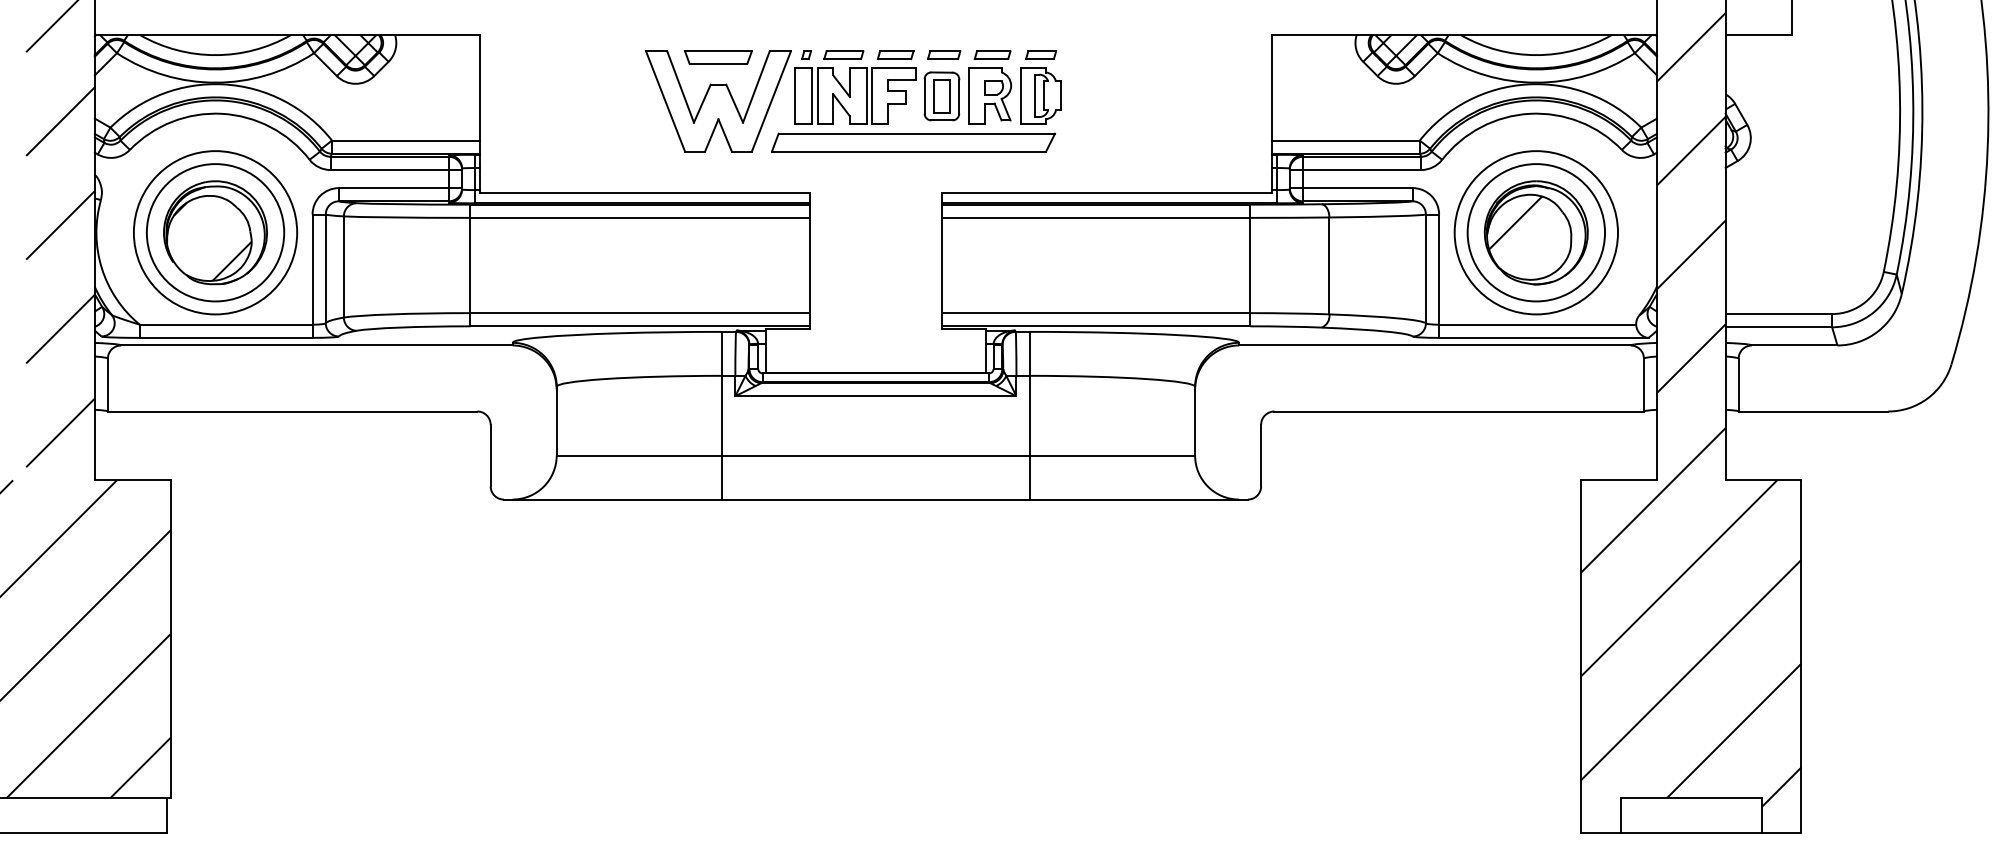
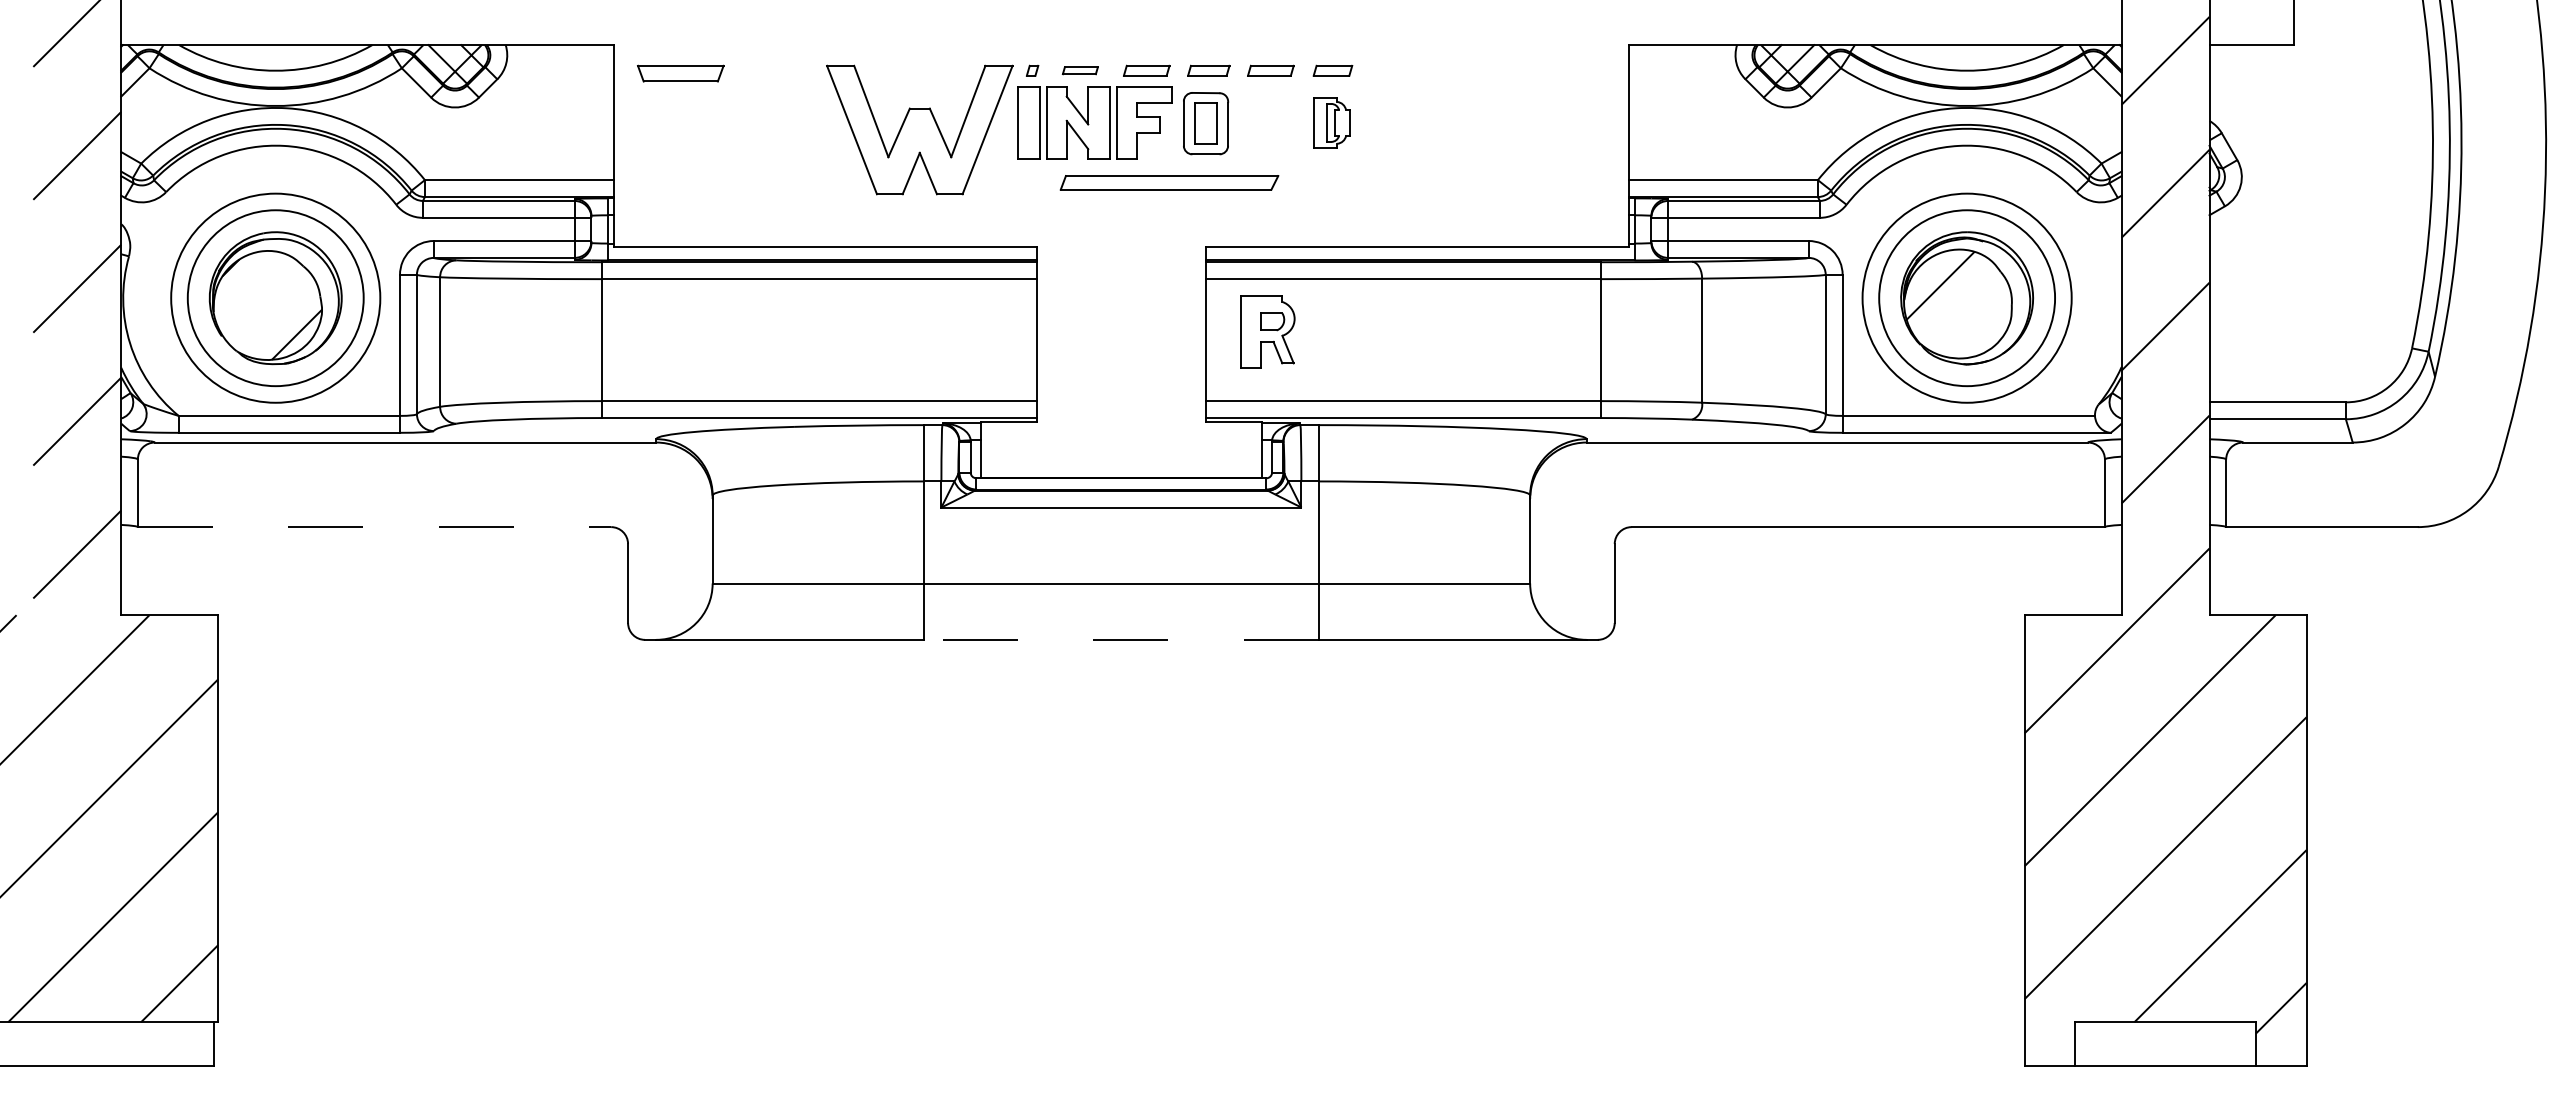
part: (843, 54) -> (1080, 70), size x0.7
part: (718, 57) -> (680, 73), moved
part: (989, 95) -> (1267, 331), moved
part: (1040, 95) -> (1332, 122), size x0.7
part: (913, 142) -> (1169, 182), size x0.6
line: (292, 411) -> (374, 527), solid -> dashed
line: (875, 499) -> (1120, 639), solid -> dashed

